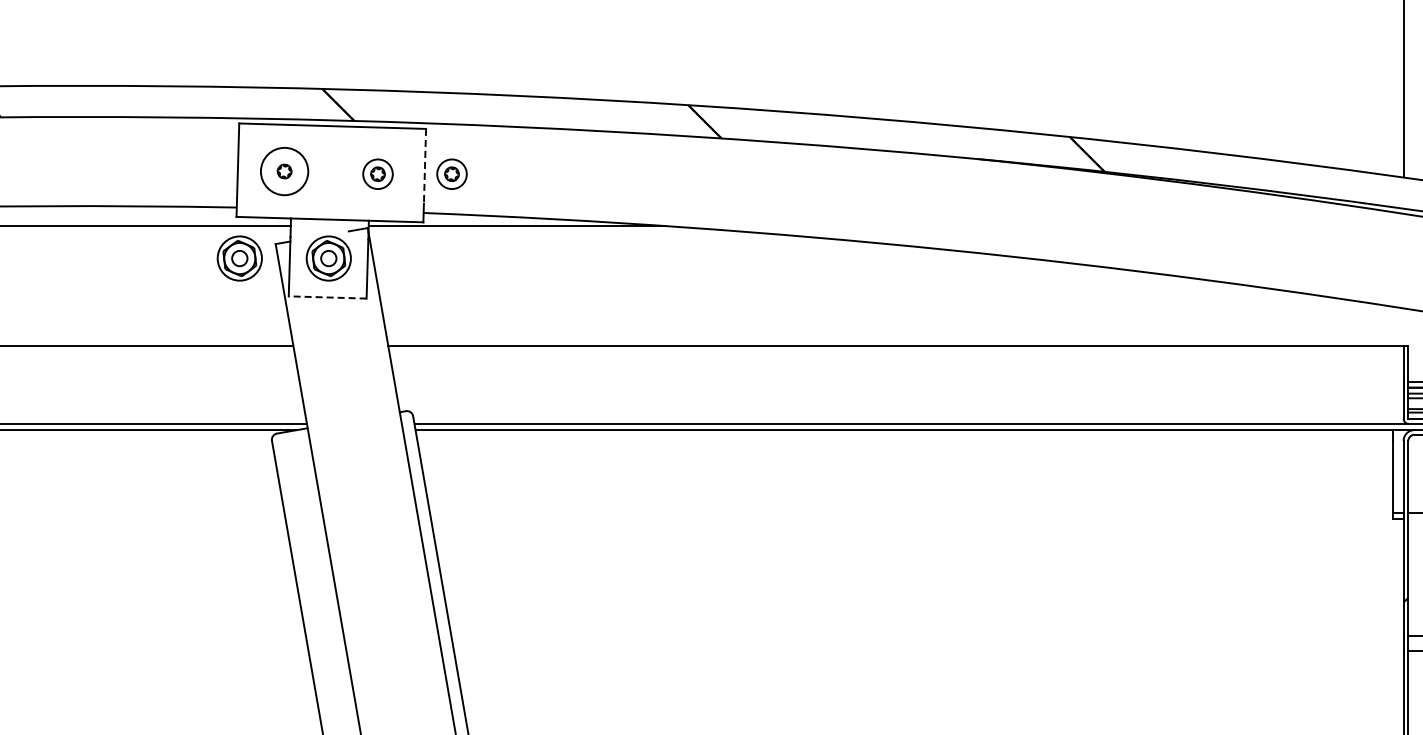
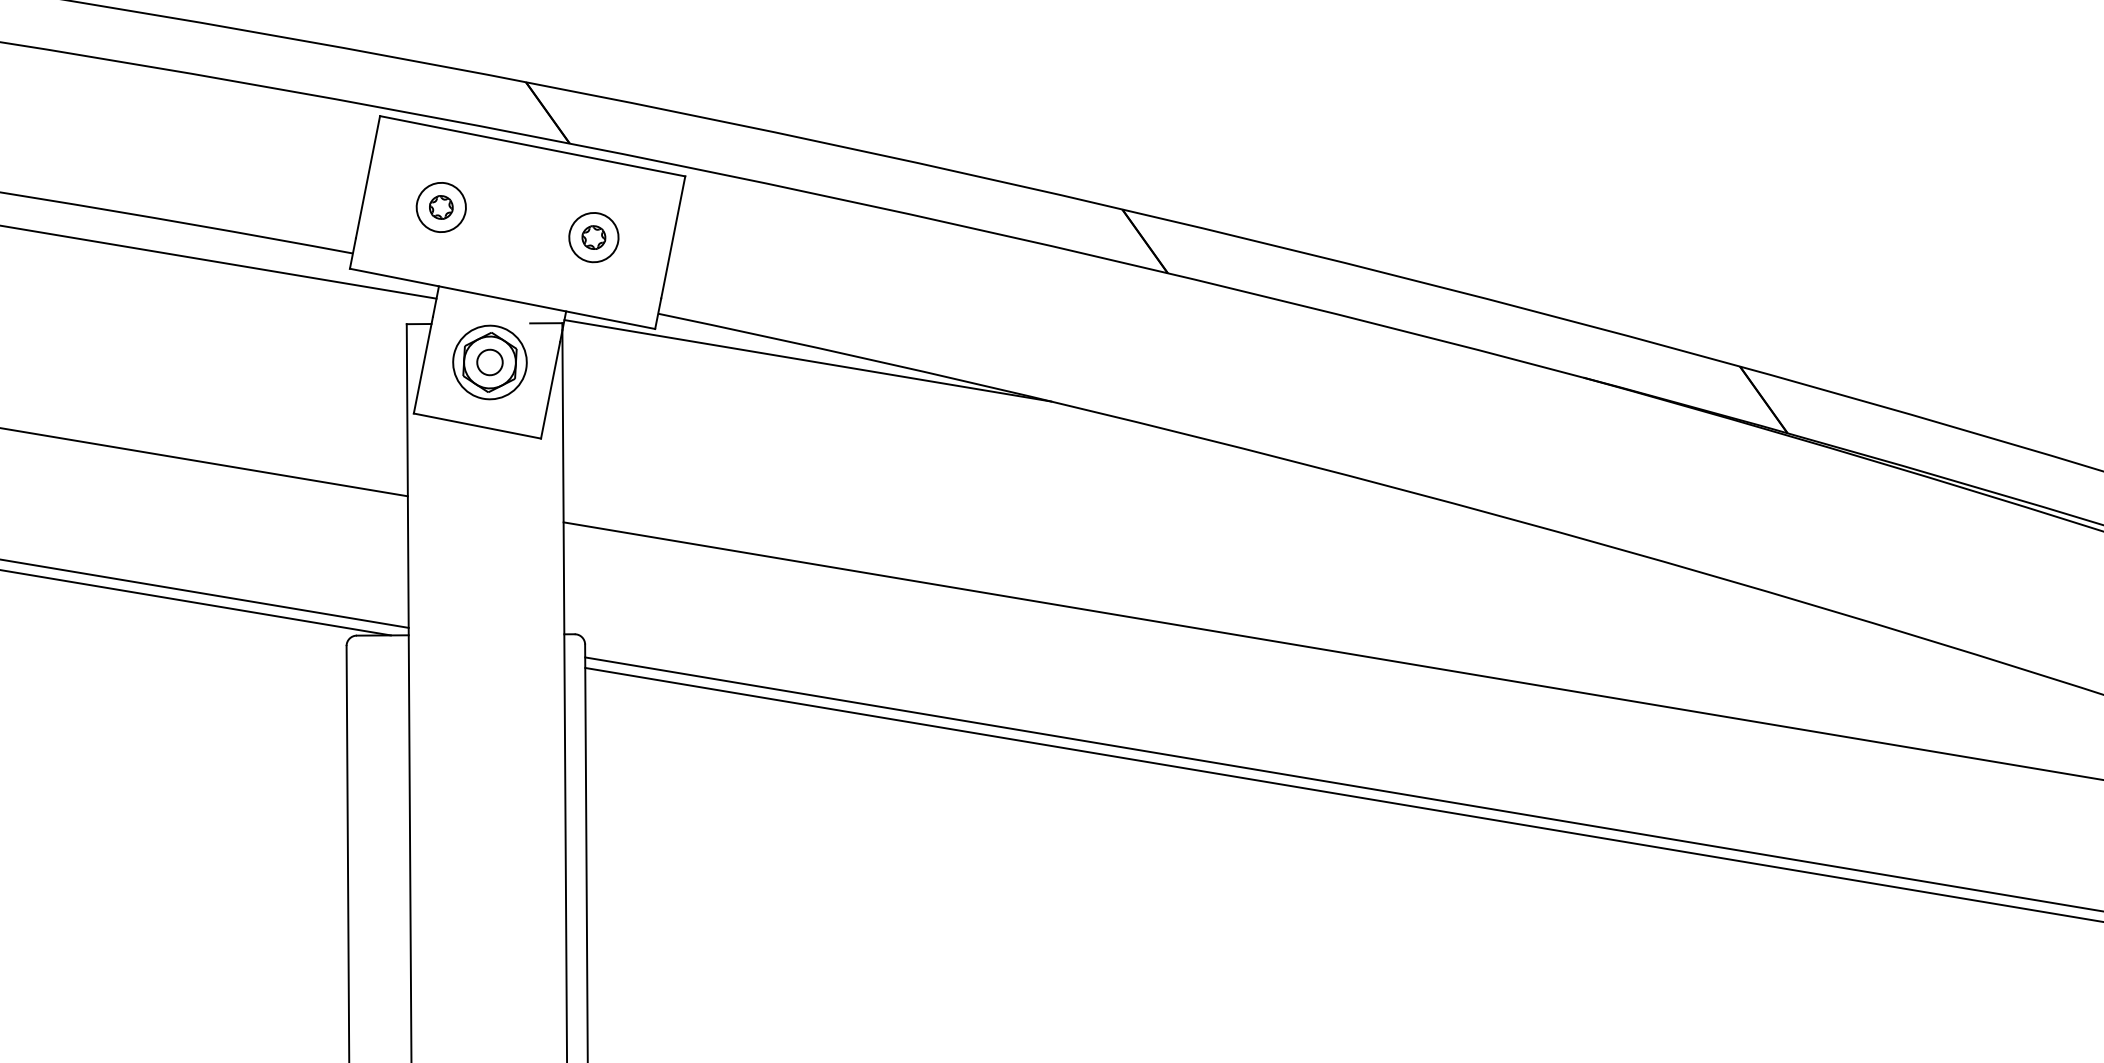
line: (425, 166) -> (674, 237), dashed -> solid
circle: (284, 171) -> (441, 207), size x0.62
part: (451, 173) -> (714, 256), removed
part: (239, 258) -> (343, 337), removed
line: (327, 297) -> (477, 426), dashed -> solid

